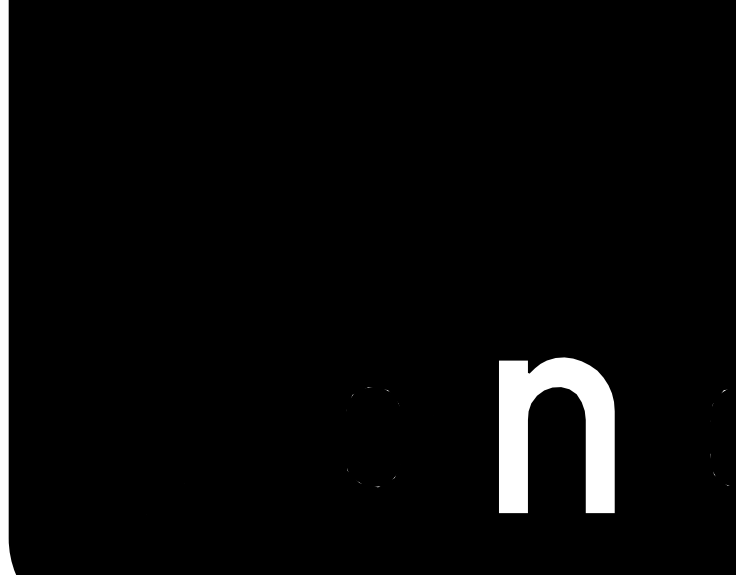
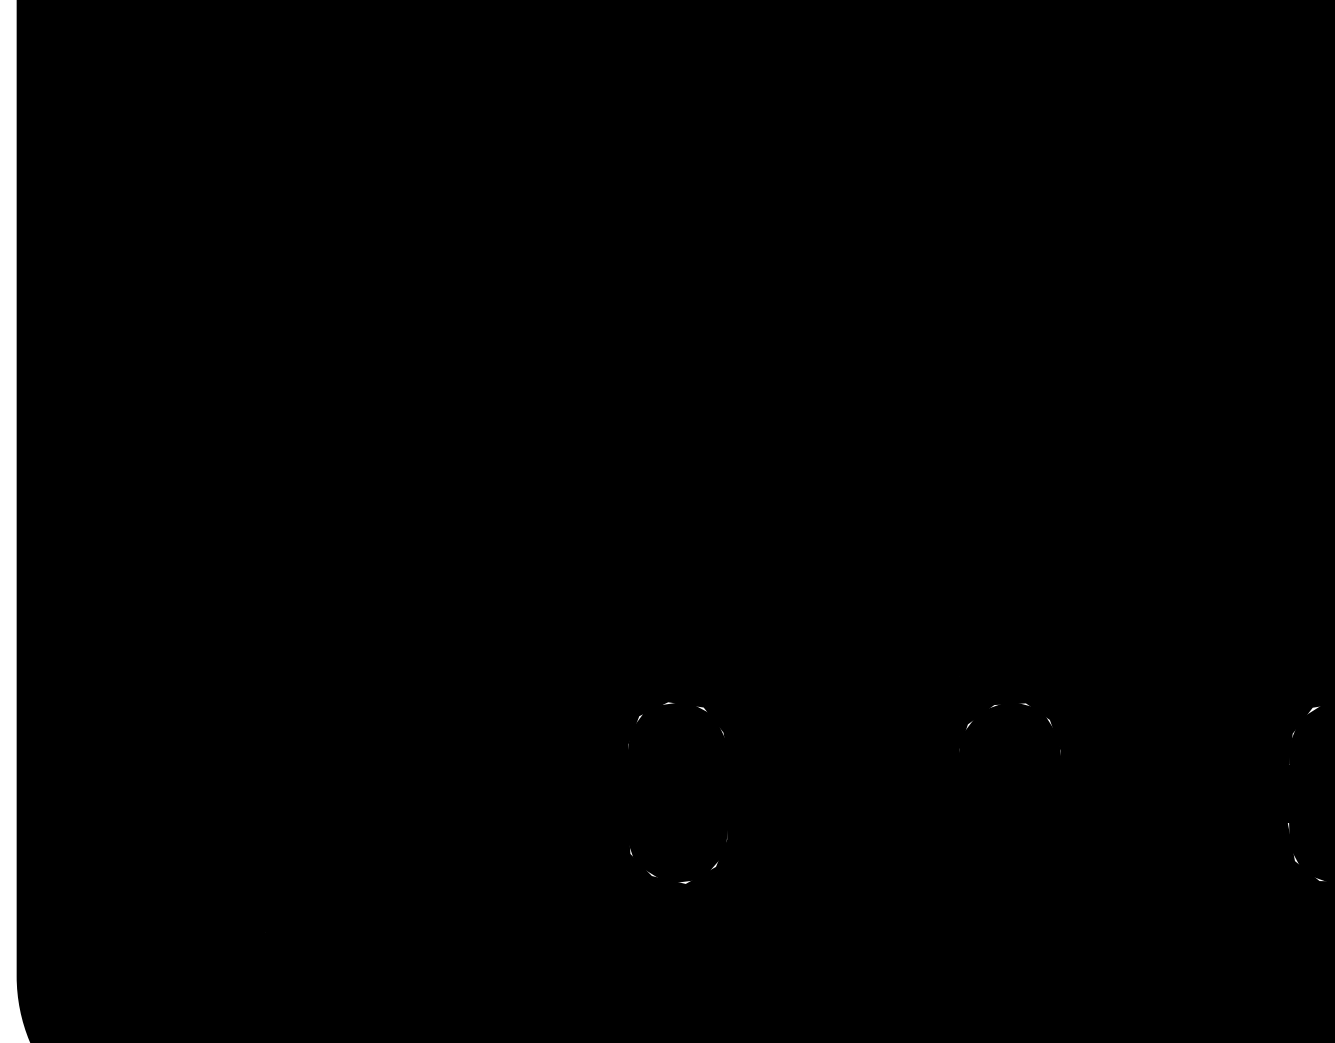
fill: (556, 435) -> (1009, 789), added

